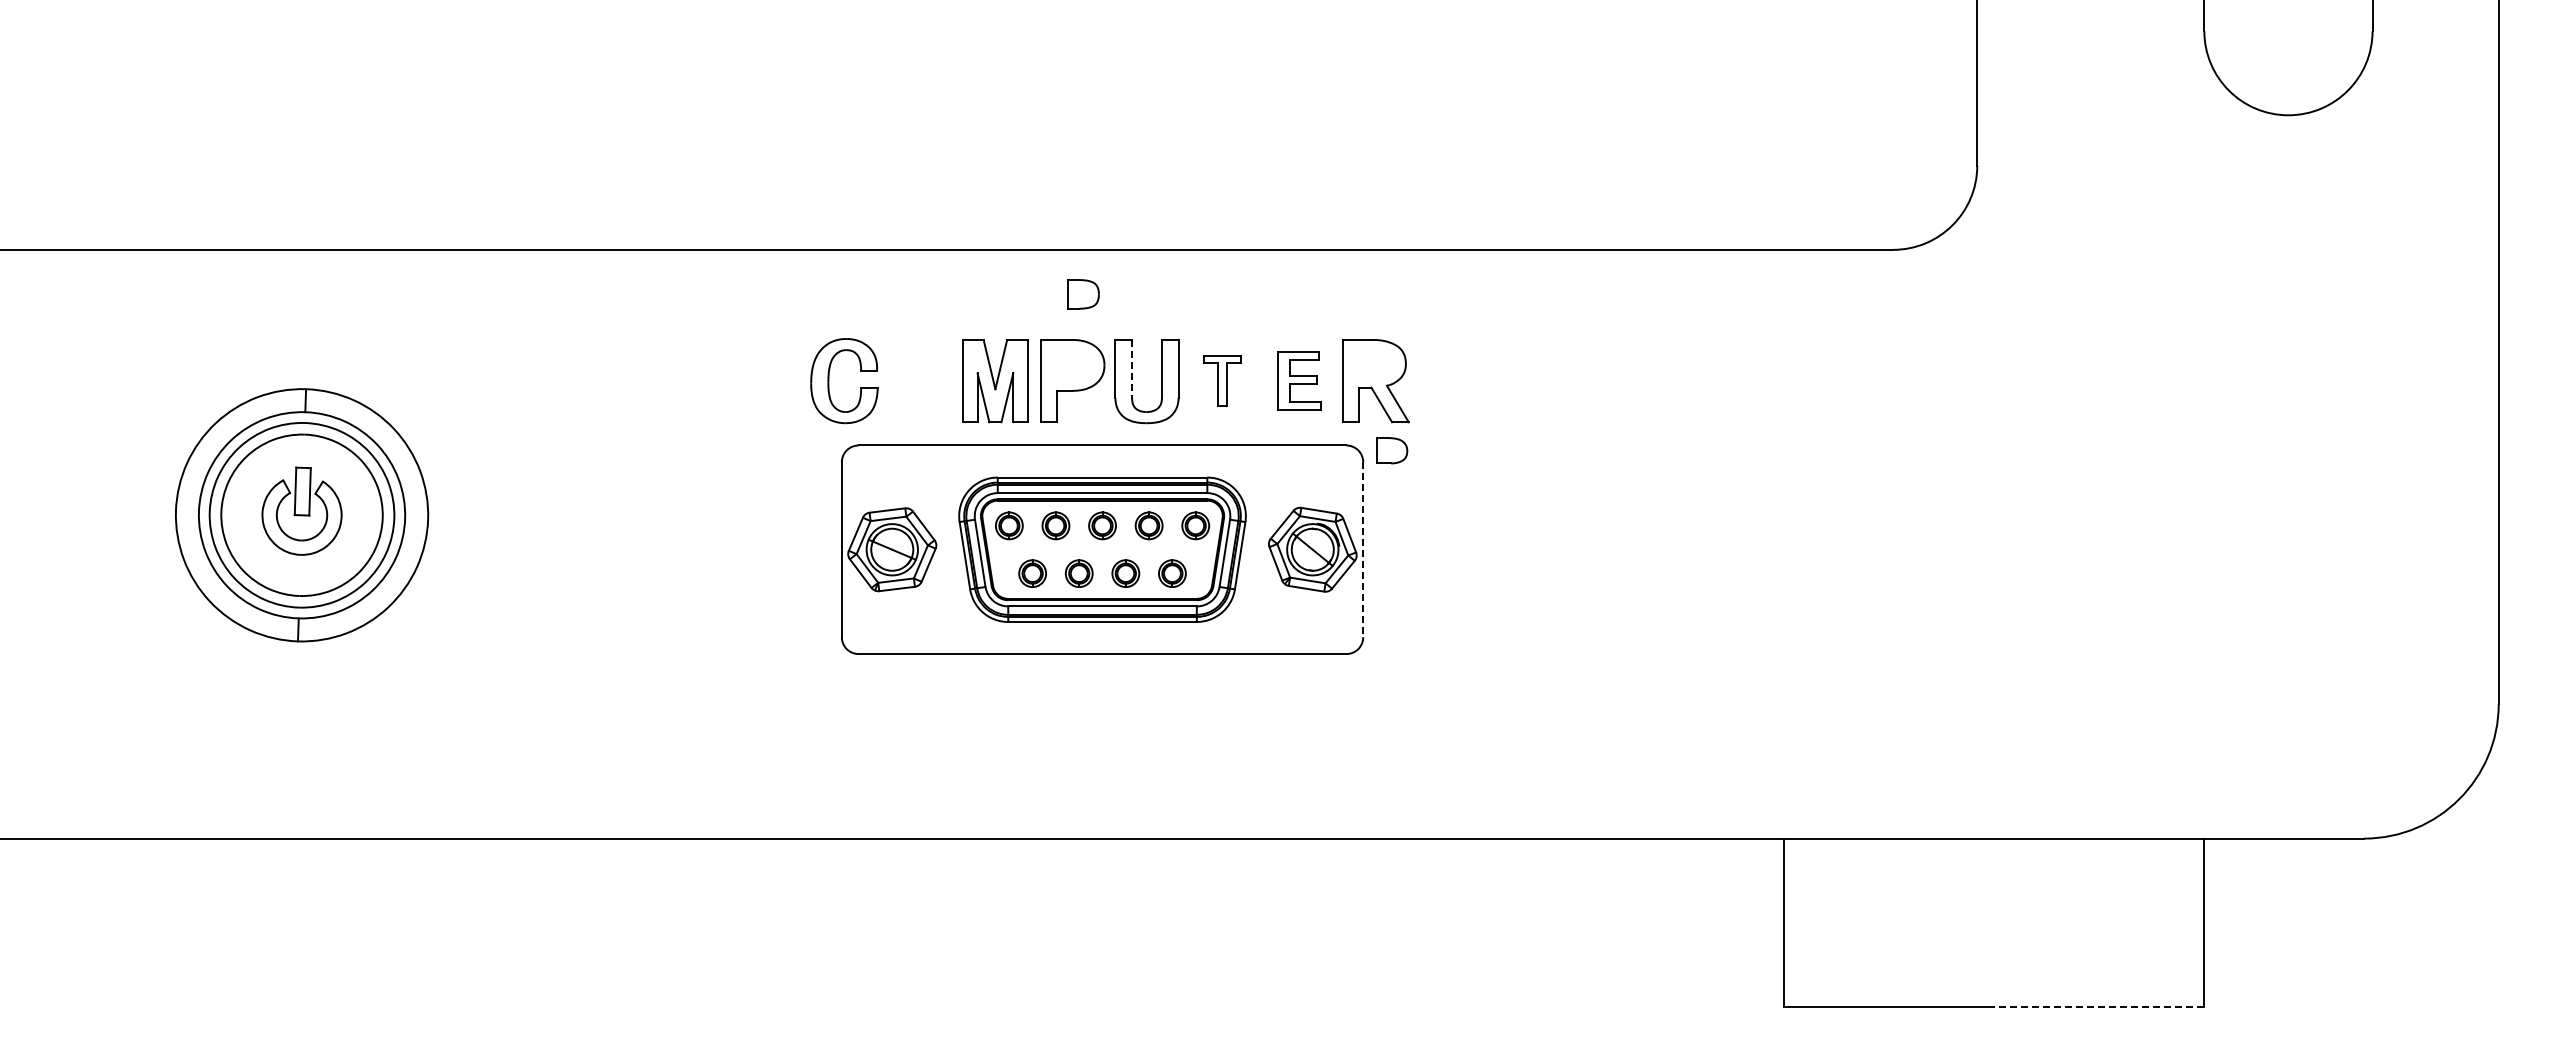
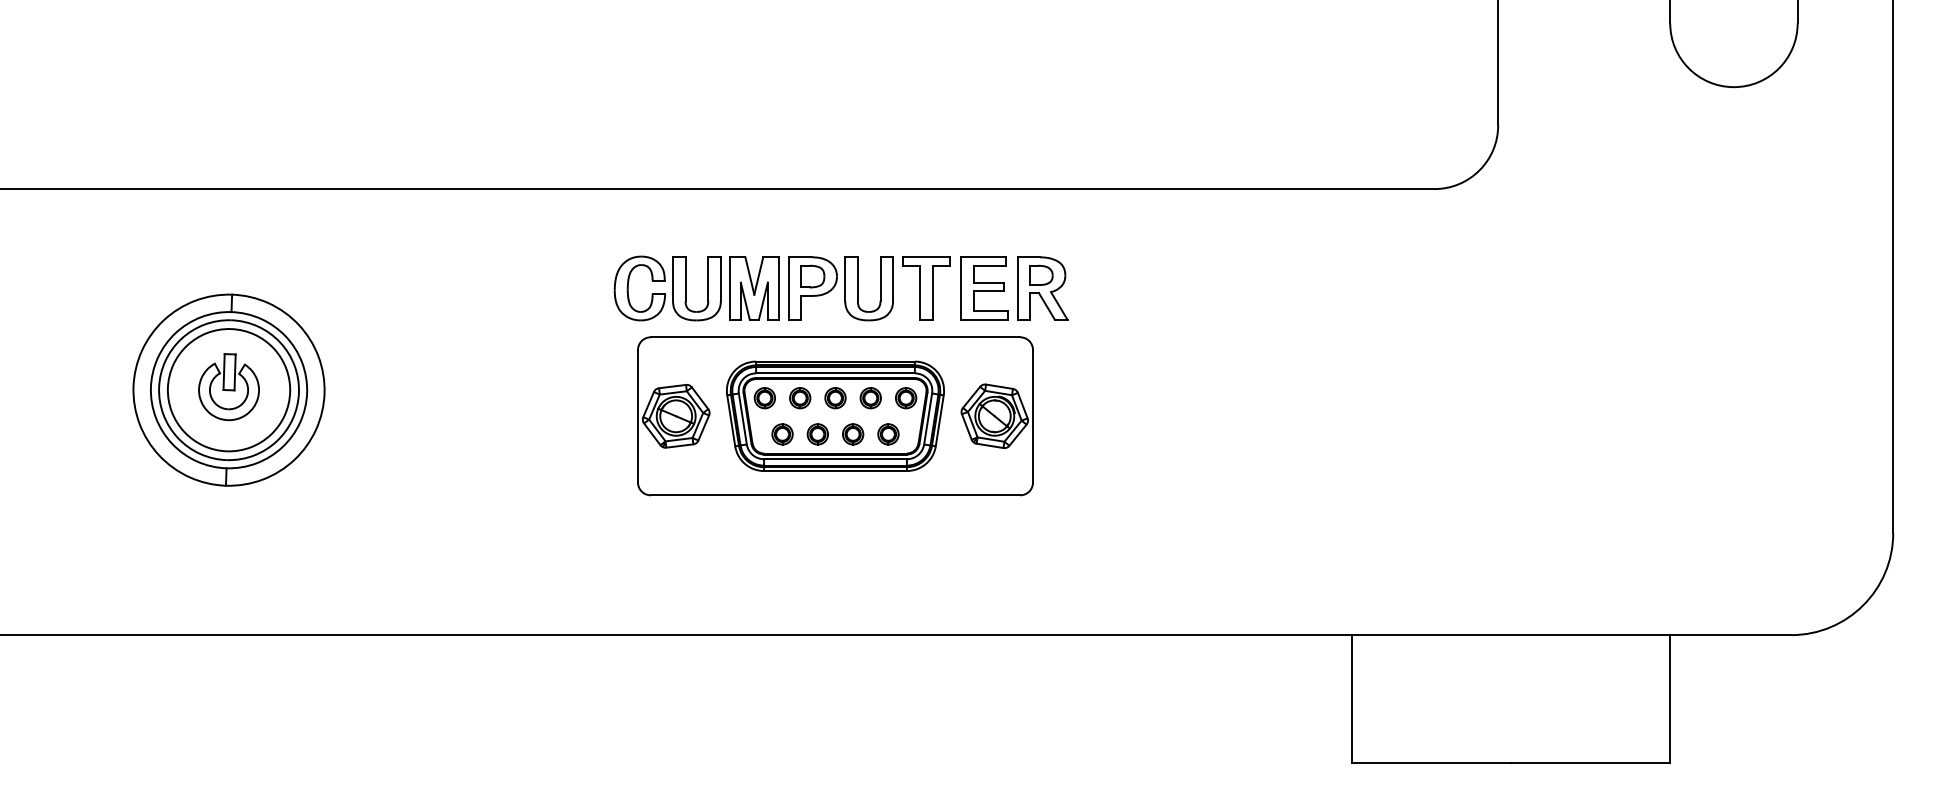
part: (1083, 294) -> (812, 276), moved
line: (1132, 368) -> (858, 278), dashed -> solid
part: (1222, 380) -> (926, 288), size x1.67
part: (1299, 380) -> (984, 288), size x1.43
part: (905, 381) -> (686, 288), added
part: (1392, 450) -> (1041, 275), moved
line: (1363, 550) -> (1033, 416), dashed -> solid
line: (2098, 1006) -> (1590, 762), dashed -> solid

